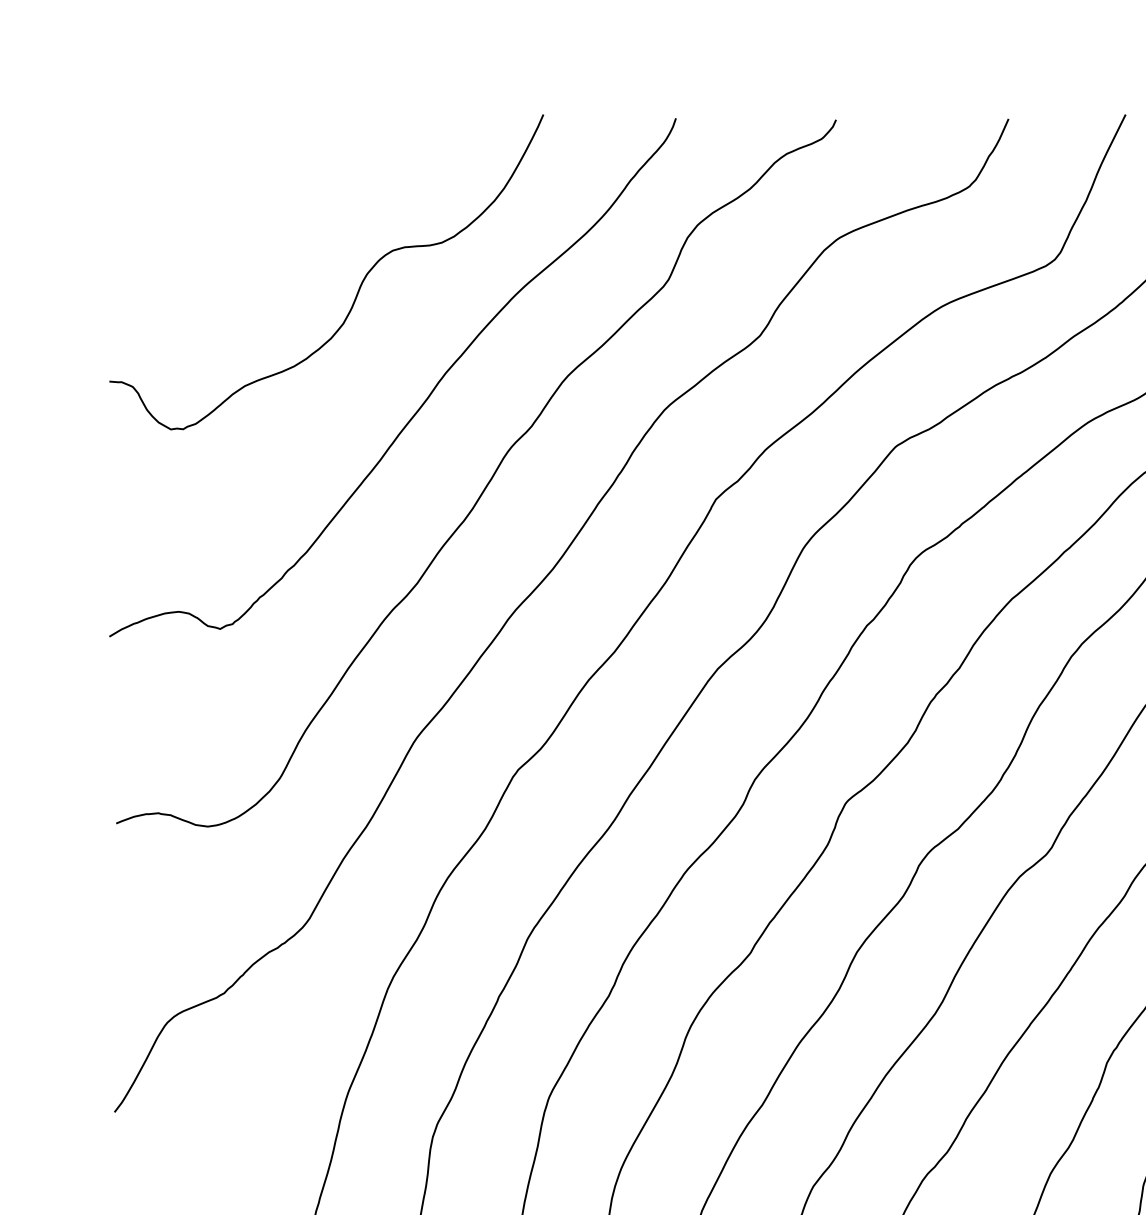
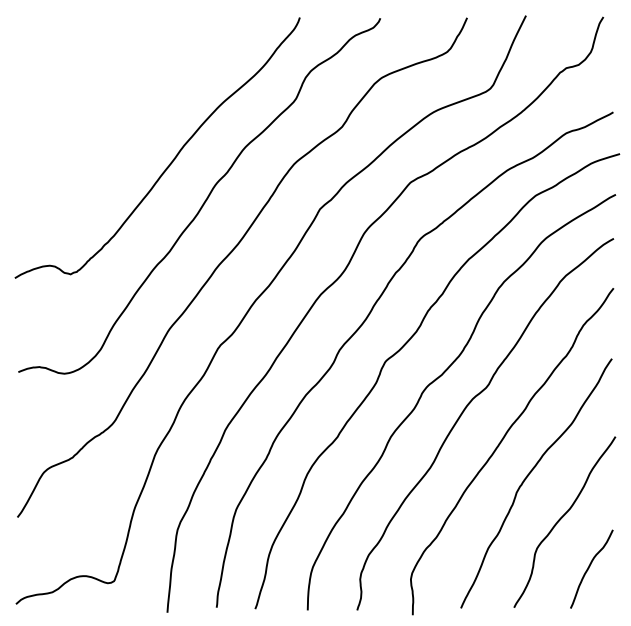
curve: (359, 285) -> (140, 101), removed

